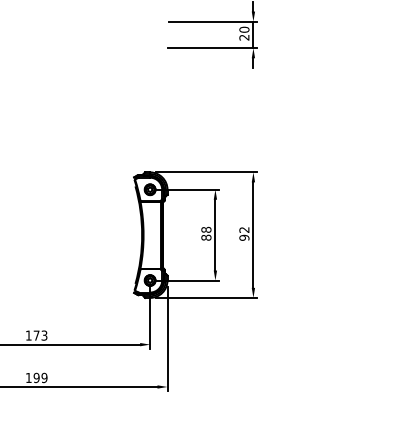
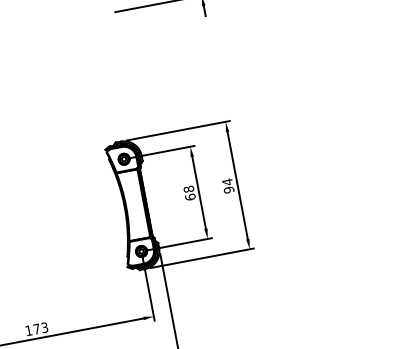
text: (244, 229) -> (227, 181), 92 -> 94
text: (206, 237) -> (190, 196), 88 -> 68

